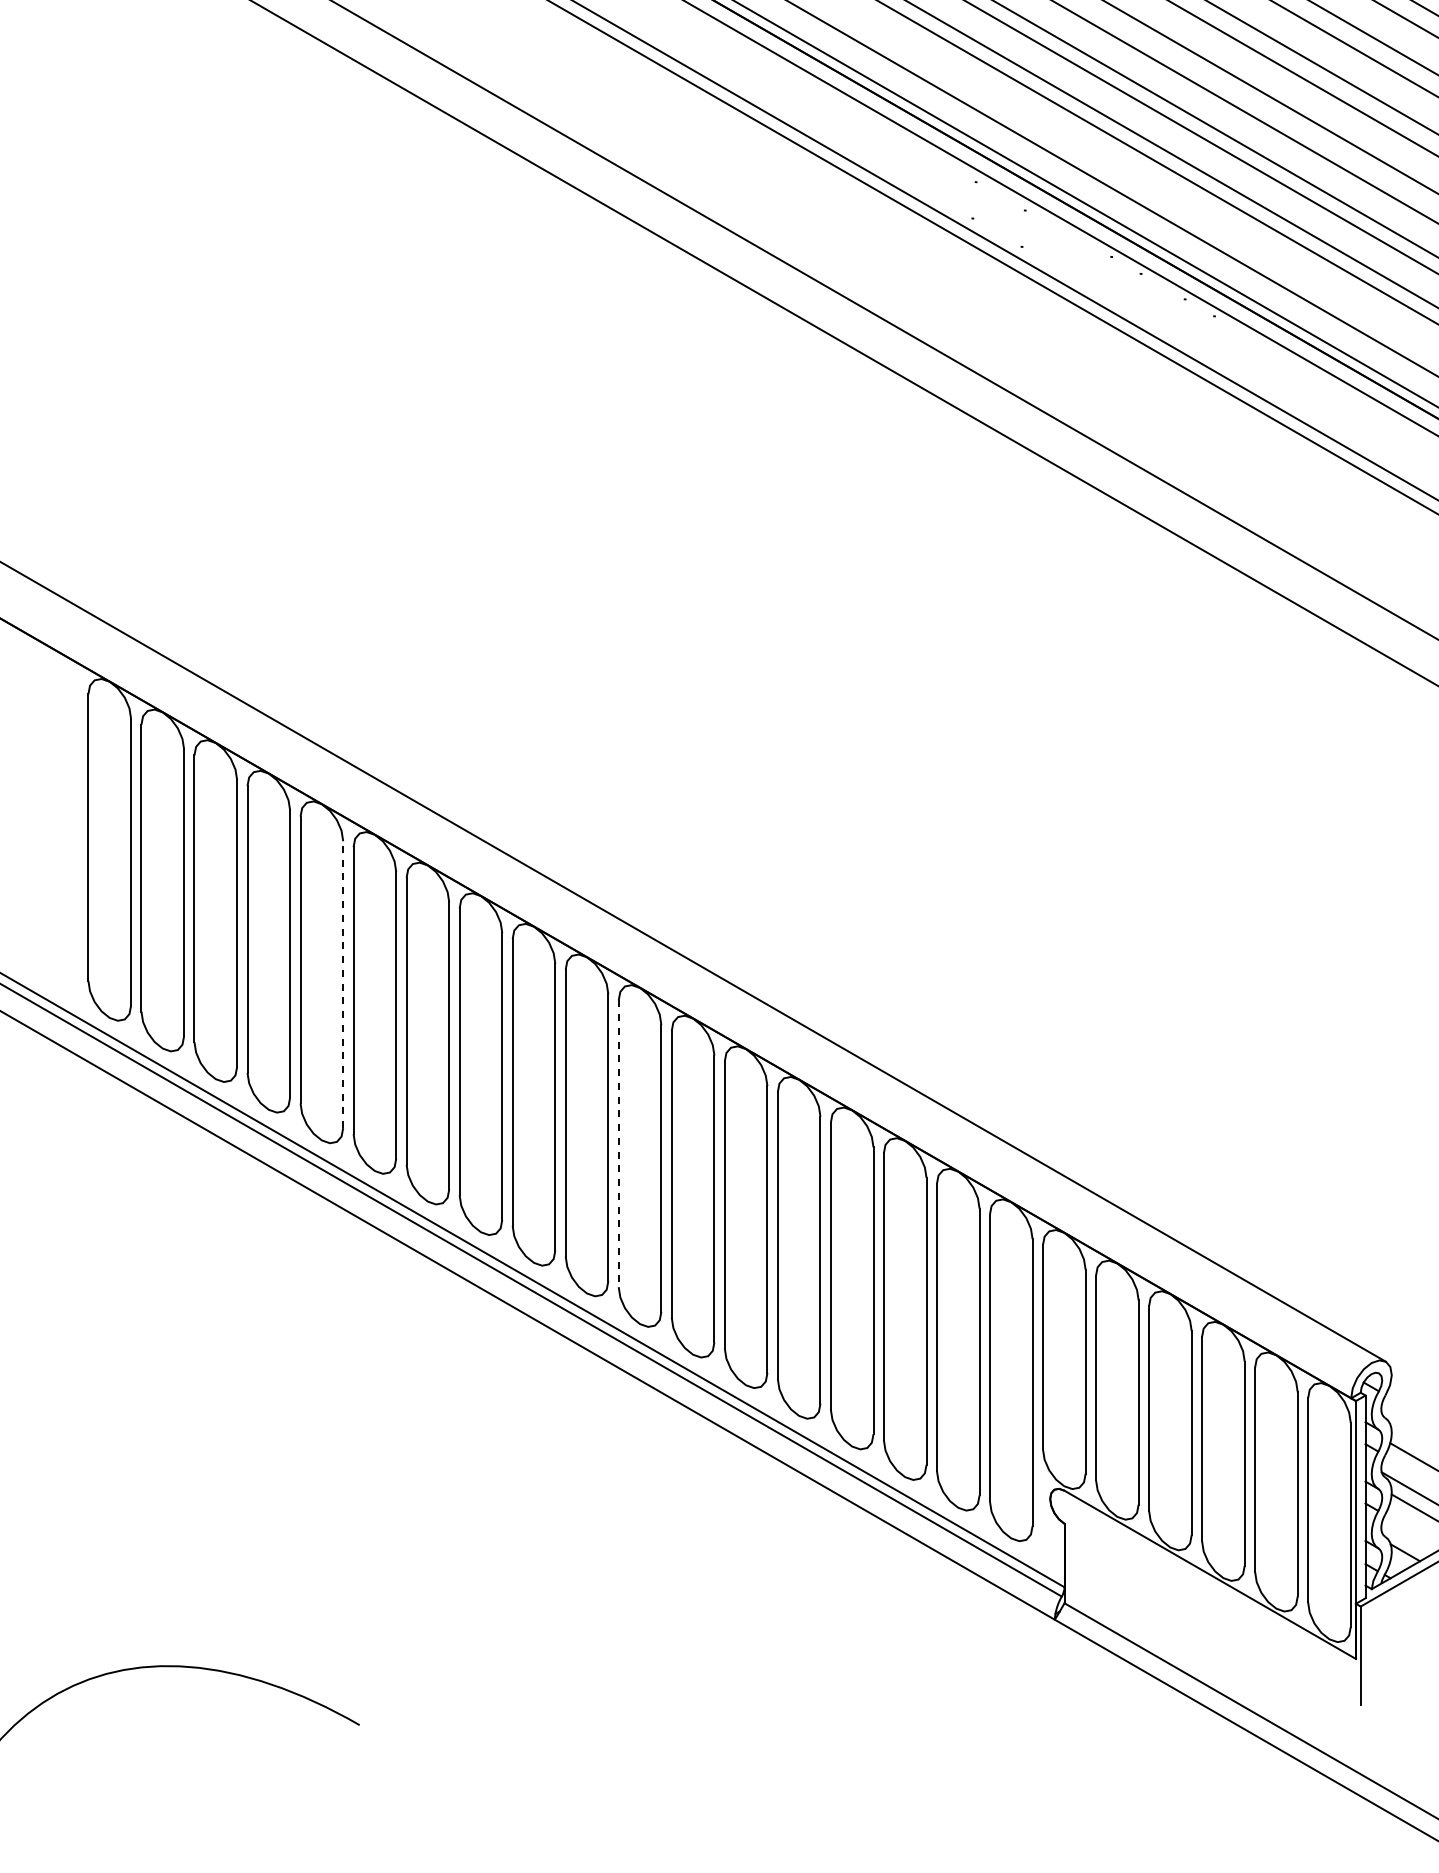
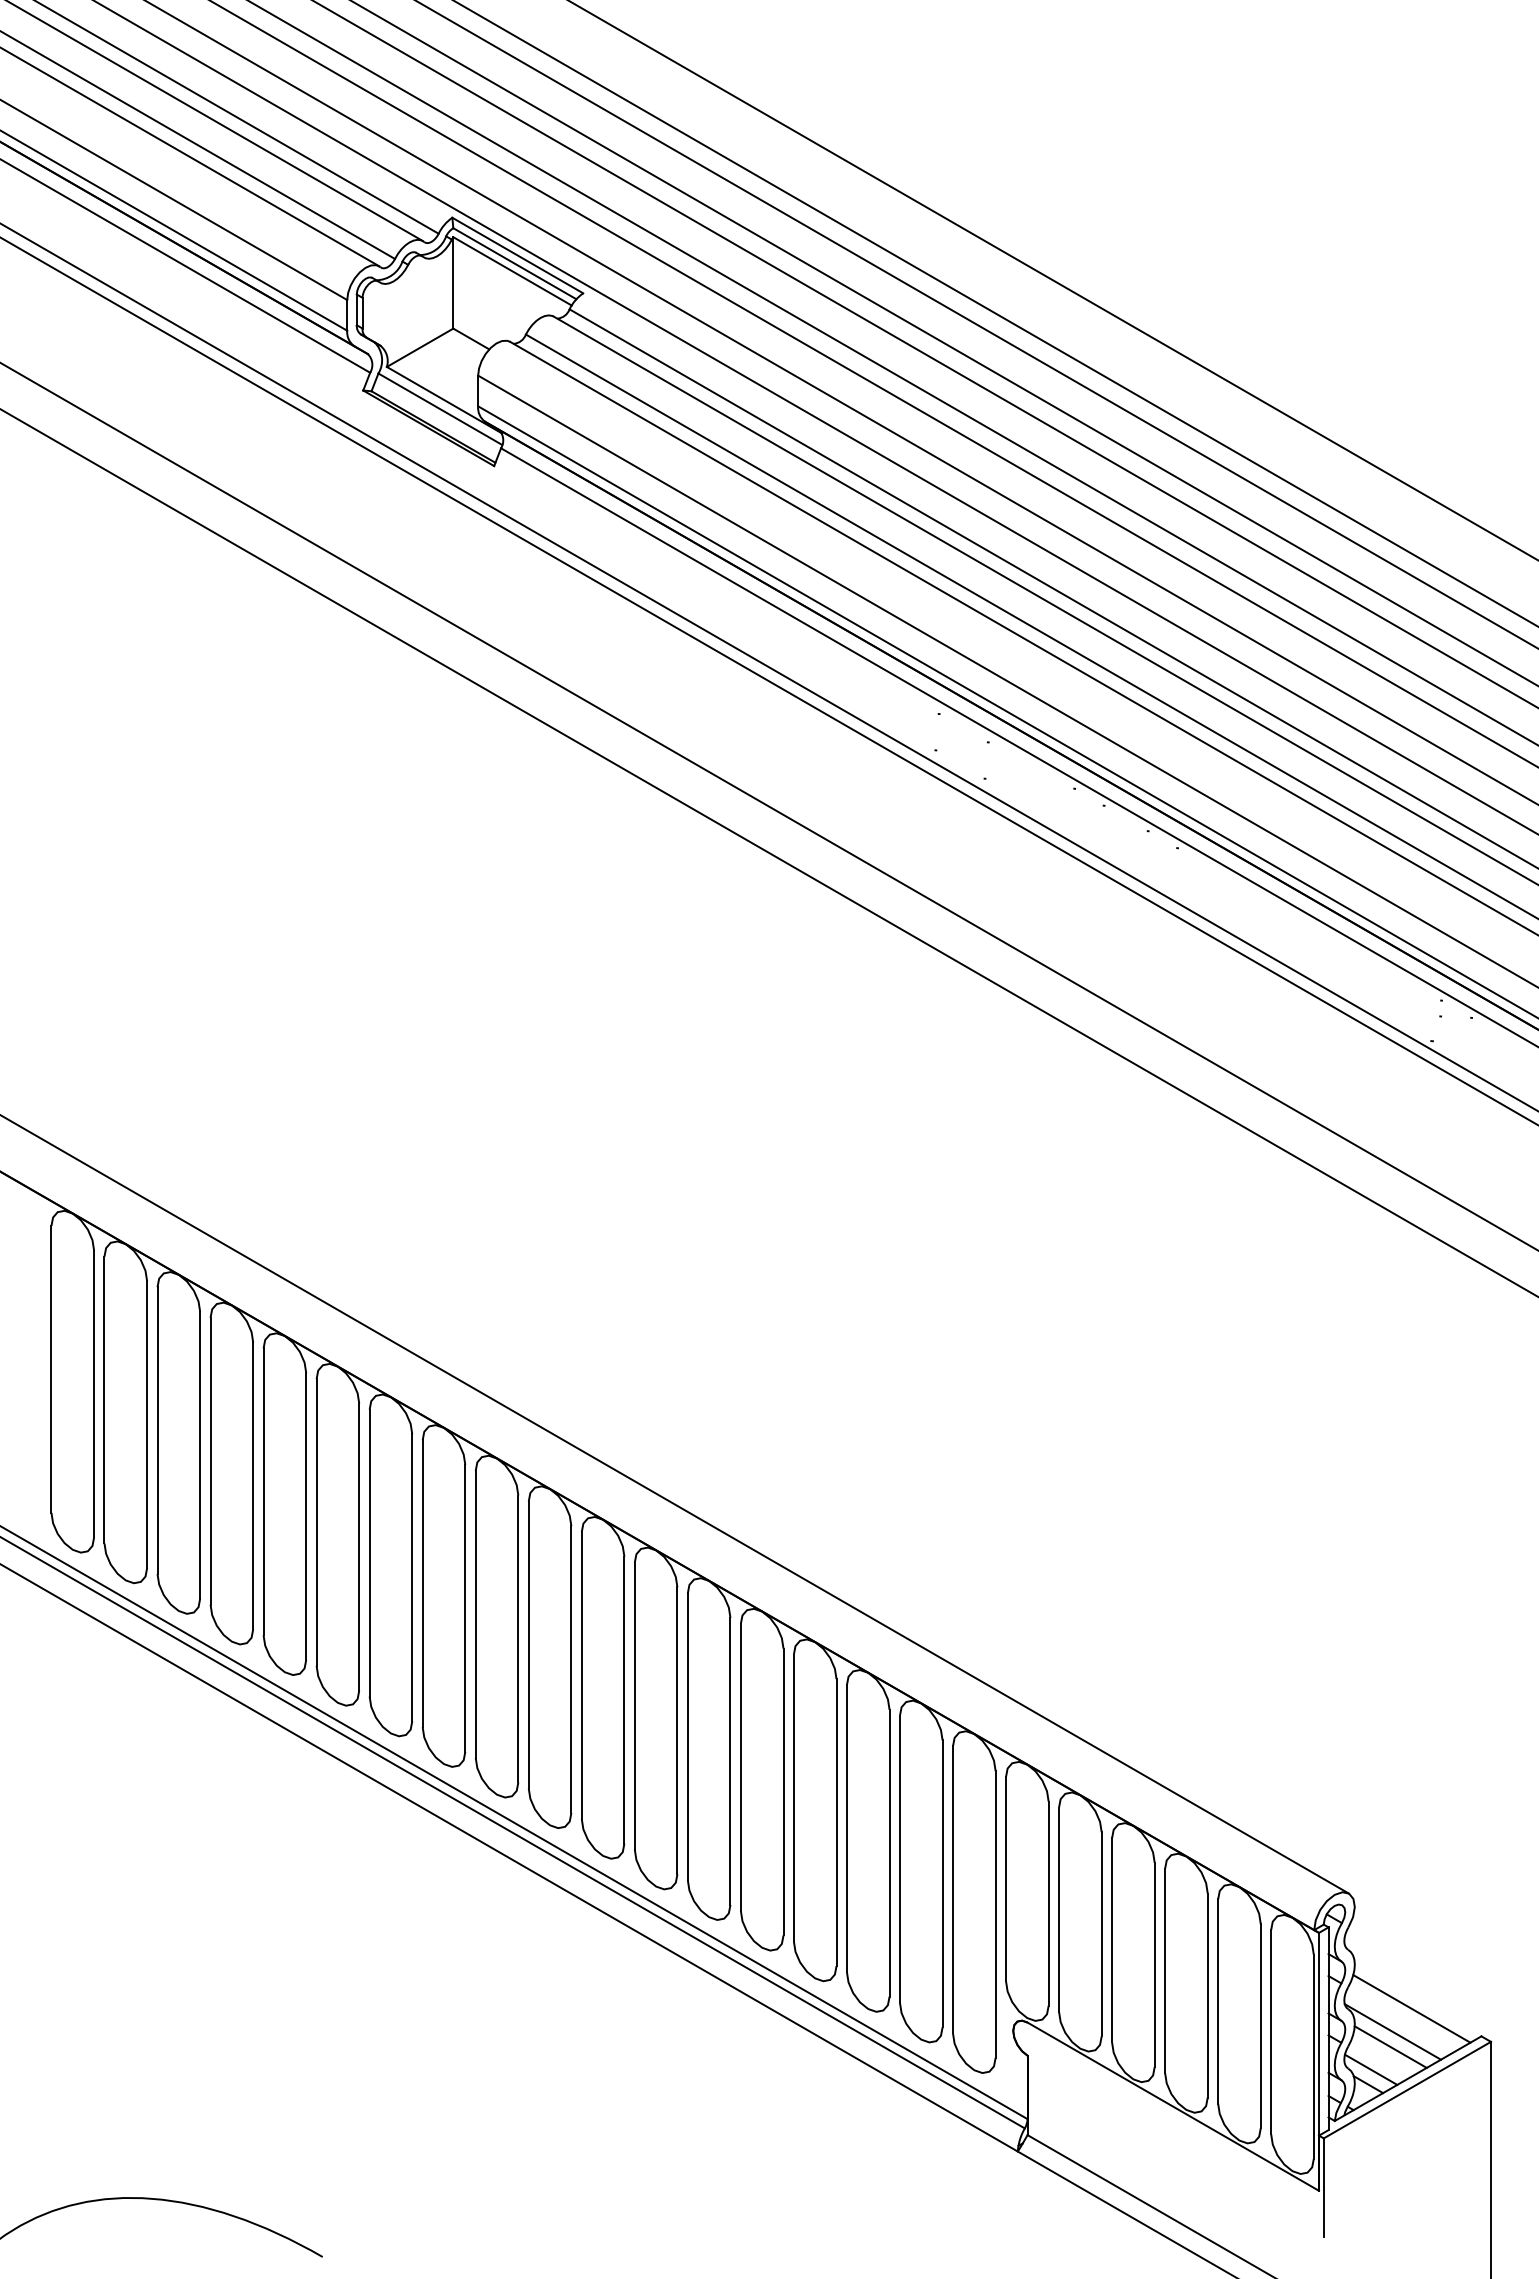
line: (343, 984) -> (306, 1516), dashed -> solid
line: (618, 1144) -> (581, 1676), dashed -> solid
line: (1407, 1537) -> (1370, 2069), added

